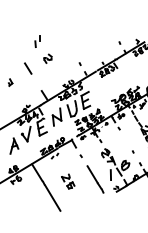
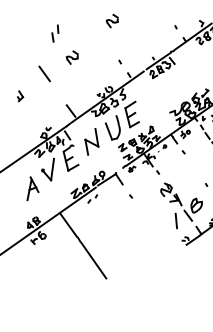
part: (76, 35) -> (111, 20), added
line: (95, 179) -> (154, 229), removed
part: (68, 181) -> (115, 234), removed

